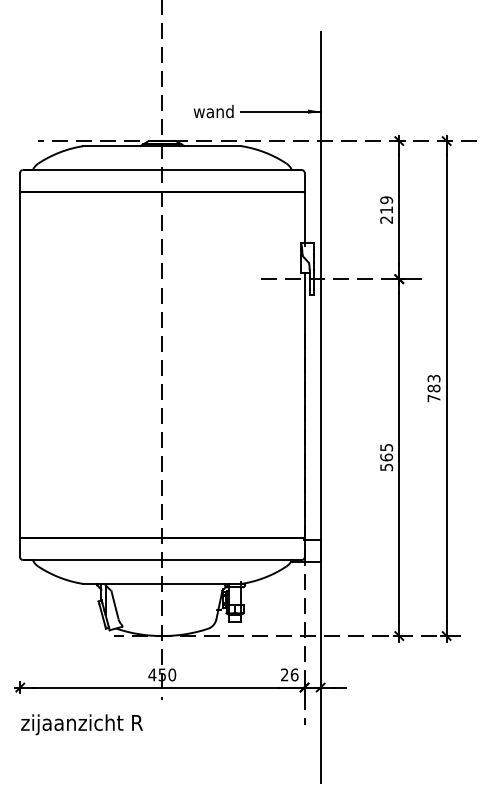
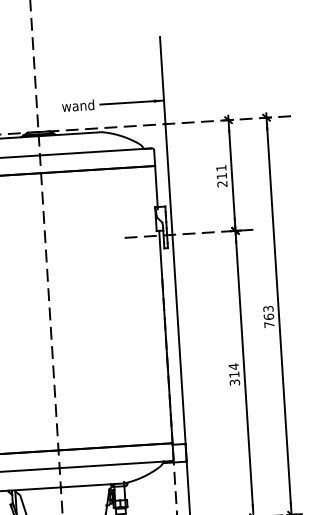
text: (386, 200) -> (221, 168), 219 -> 211
text: (433, 388) -> (268, 316), 783 -> 763
text: (386, 456) -> (234, 373), 565 -> 314

